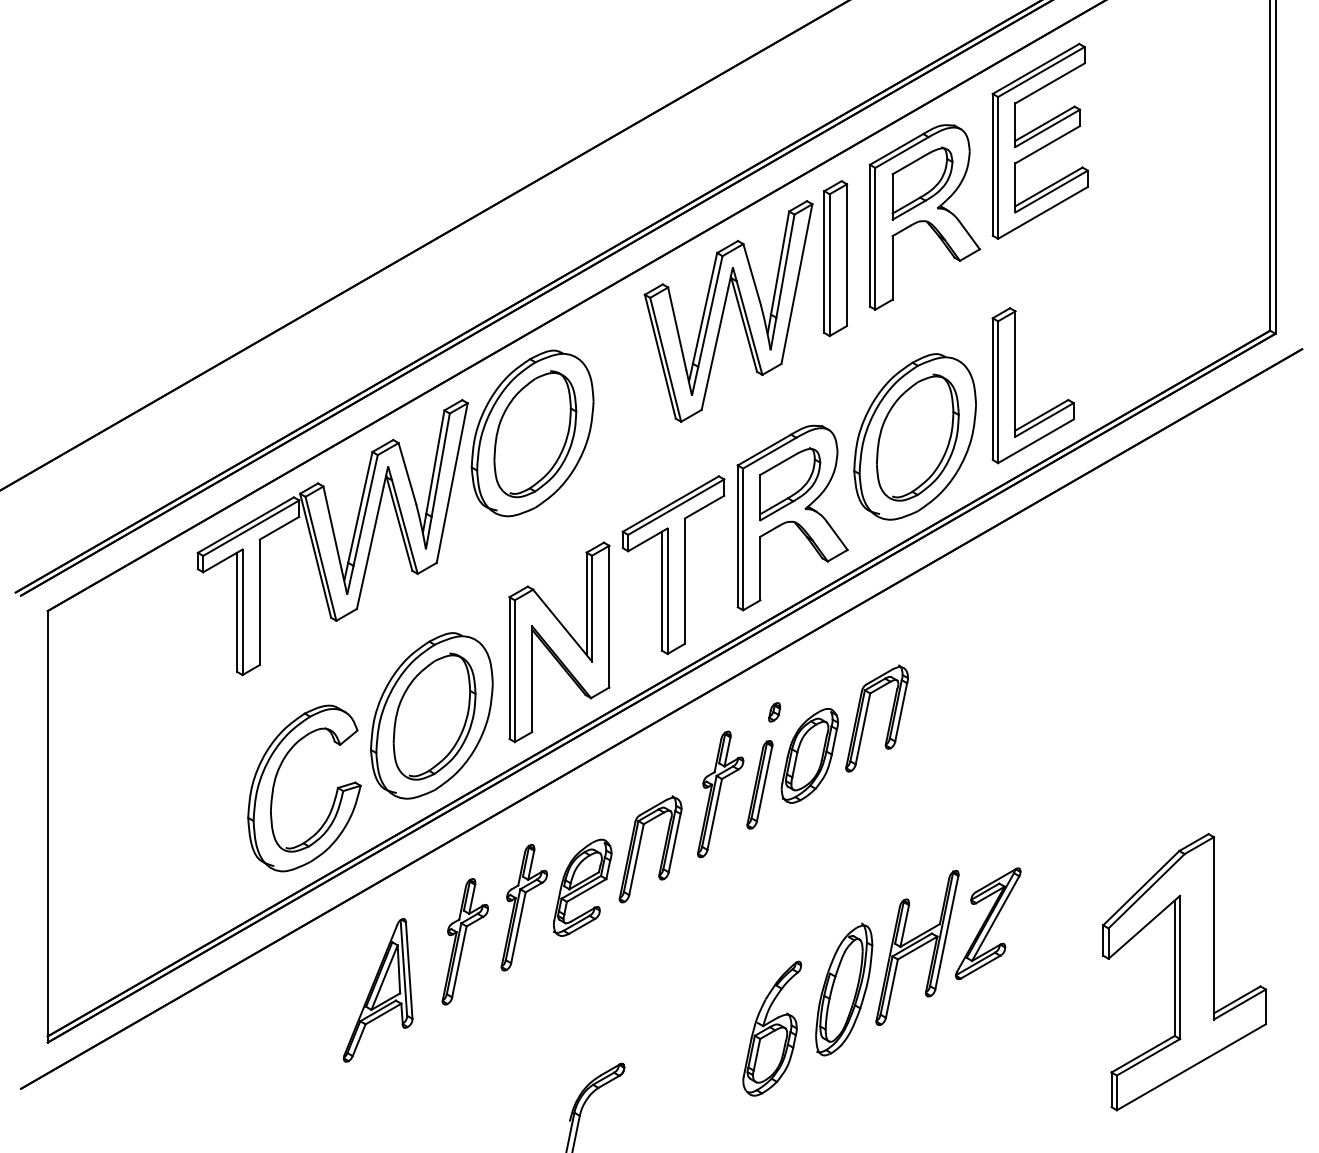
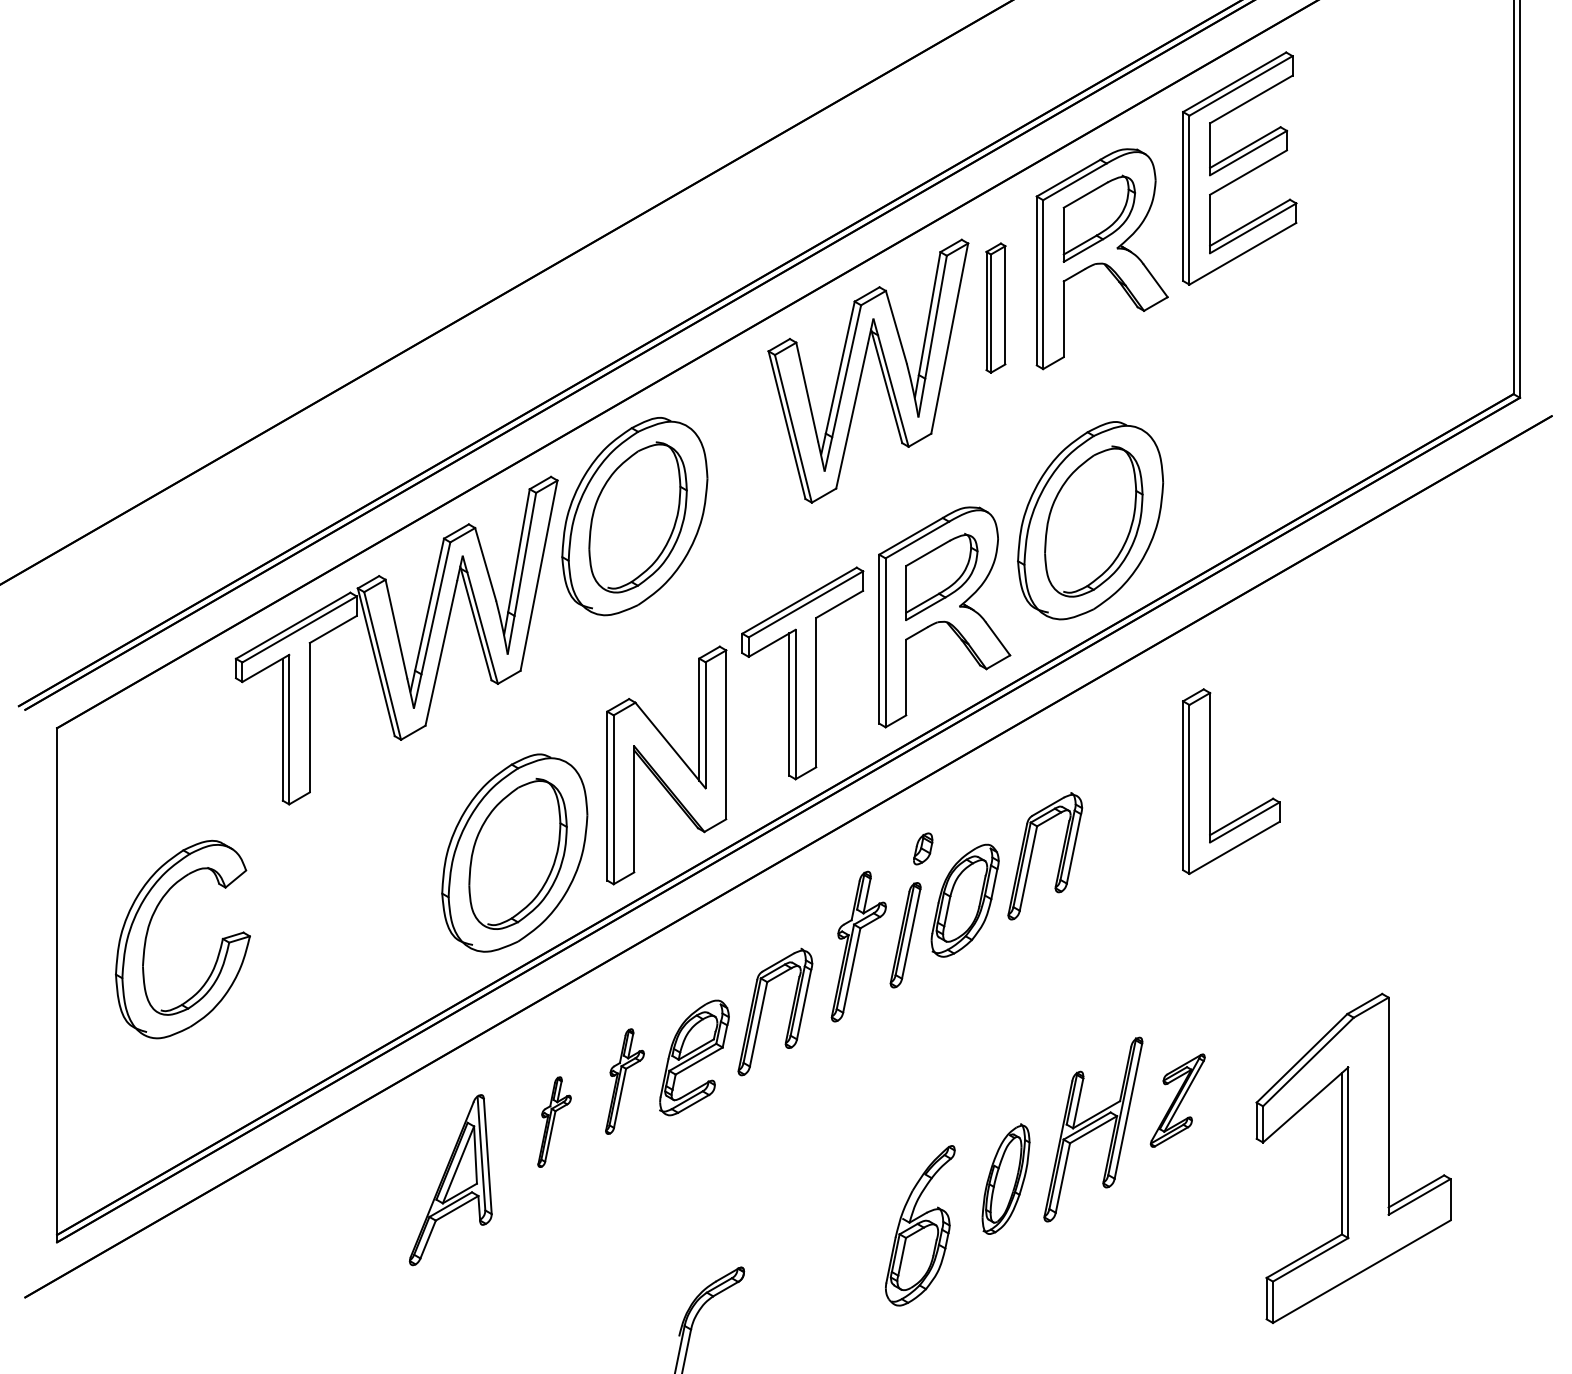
part: (835, 257) -> (995, 307), size x0.7
part: (1015, 385) -> (1210, 781), moved
part: (774, 712) -> (922, 848), size x1.4
part: (275, 782) -> (148, 932), moved
part: (523, 907) -> (624, 1081), size x0.7
part: (988, 923) -> (1177, 1100), size x0.7
part: (465, 941) -> (554, 1121), size x0.6
part: (1184, 971) -> (1353, 1157), moved
part: (843, 989) -> (1005, 1178), size x0.7

